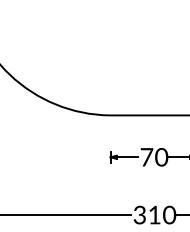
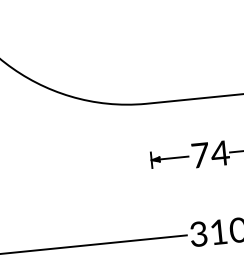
text: (161, 157) -> (220, 153), 70 -> 74

